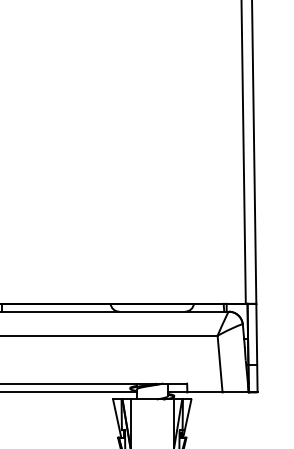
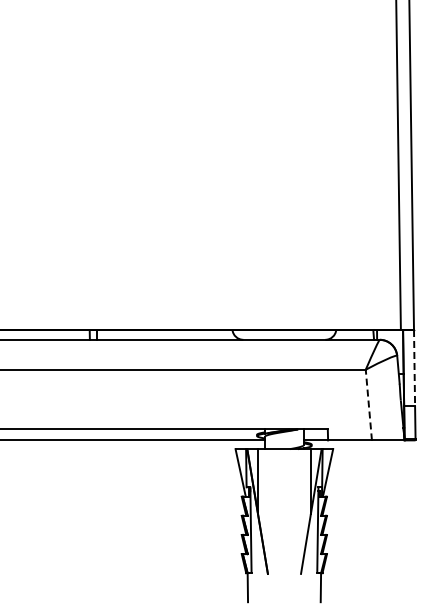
line: (256, 333) -> (414, 367), solid -> dashed
line: (219, 363) -> (368, 404), solid -> dashed

